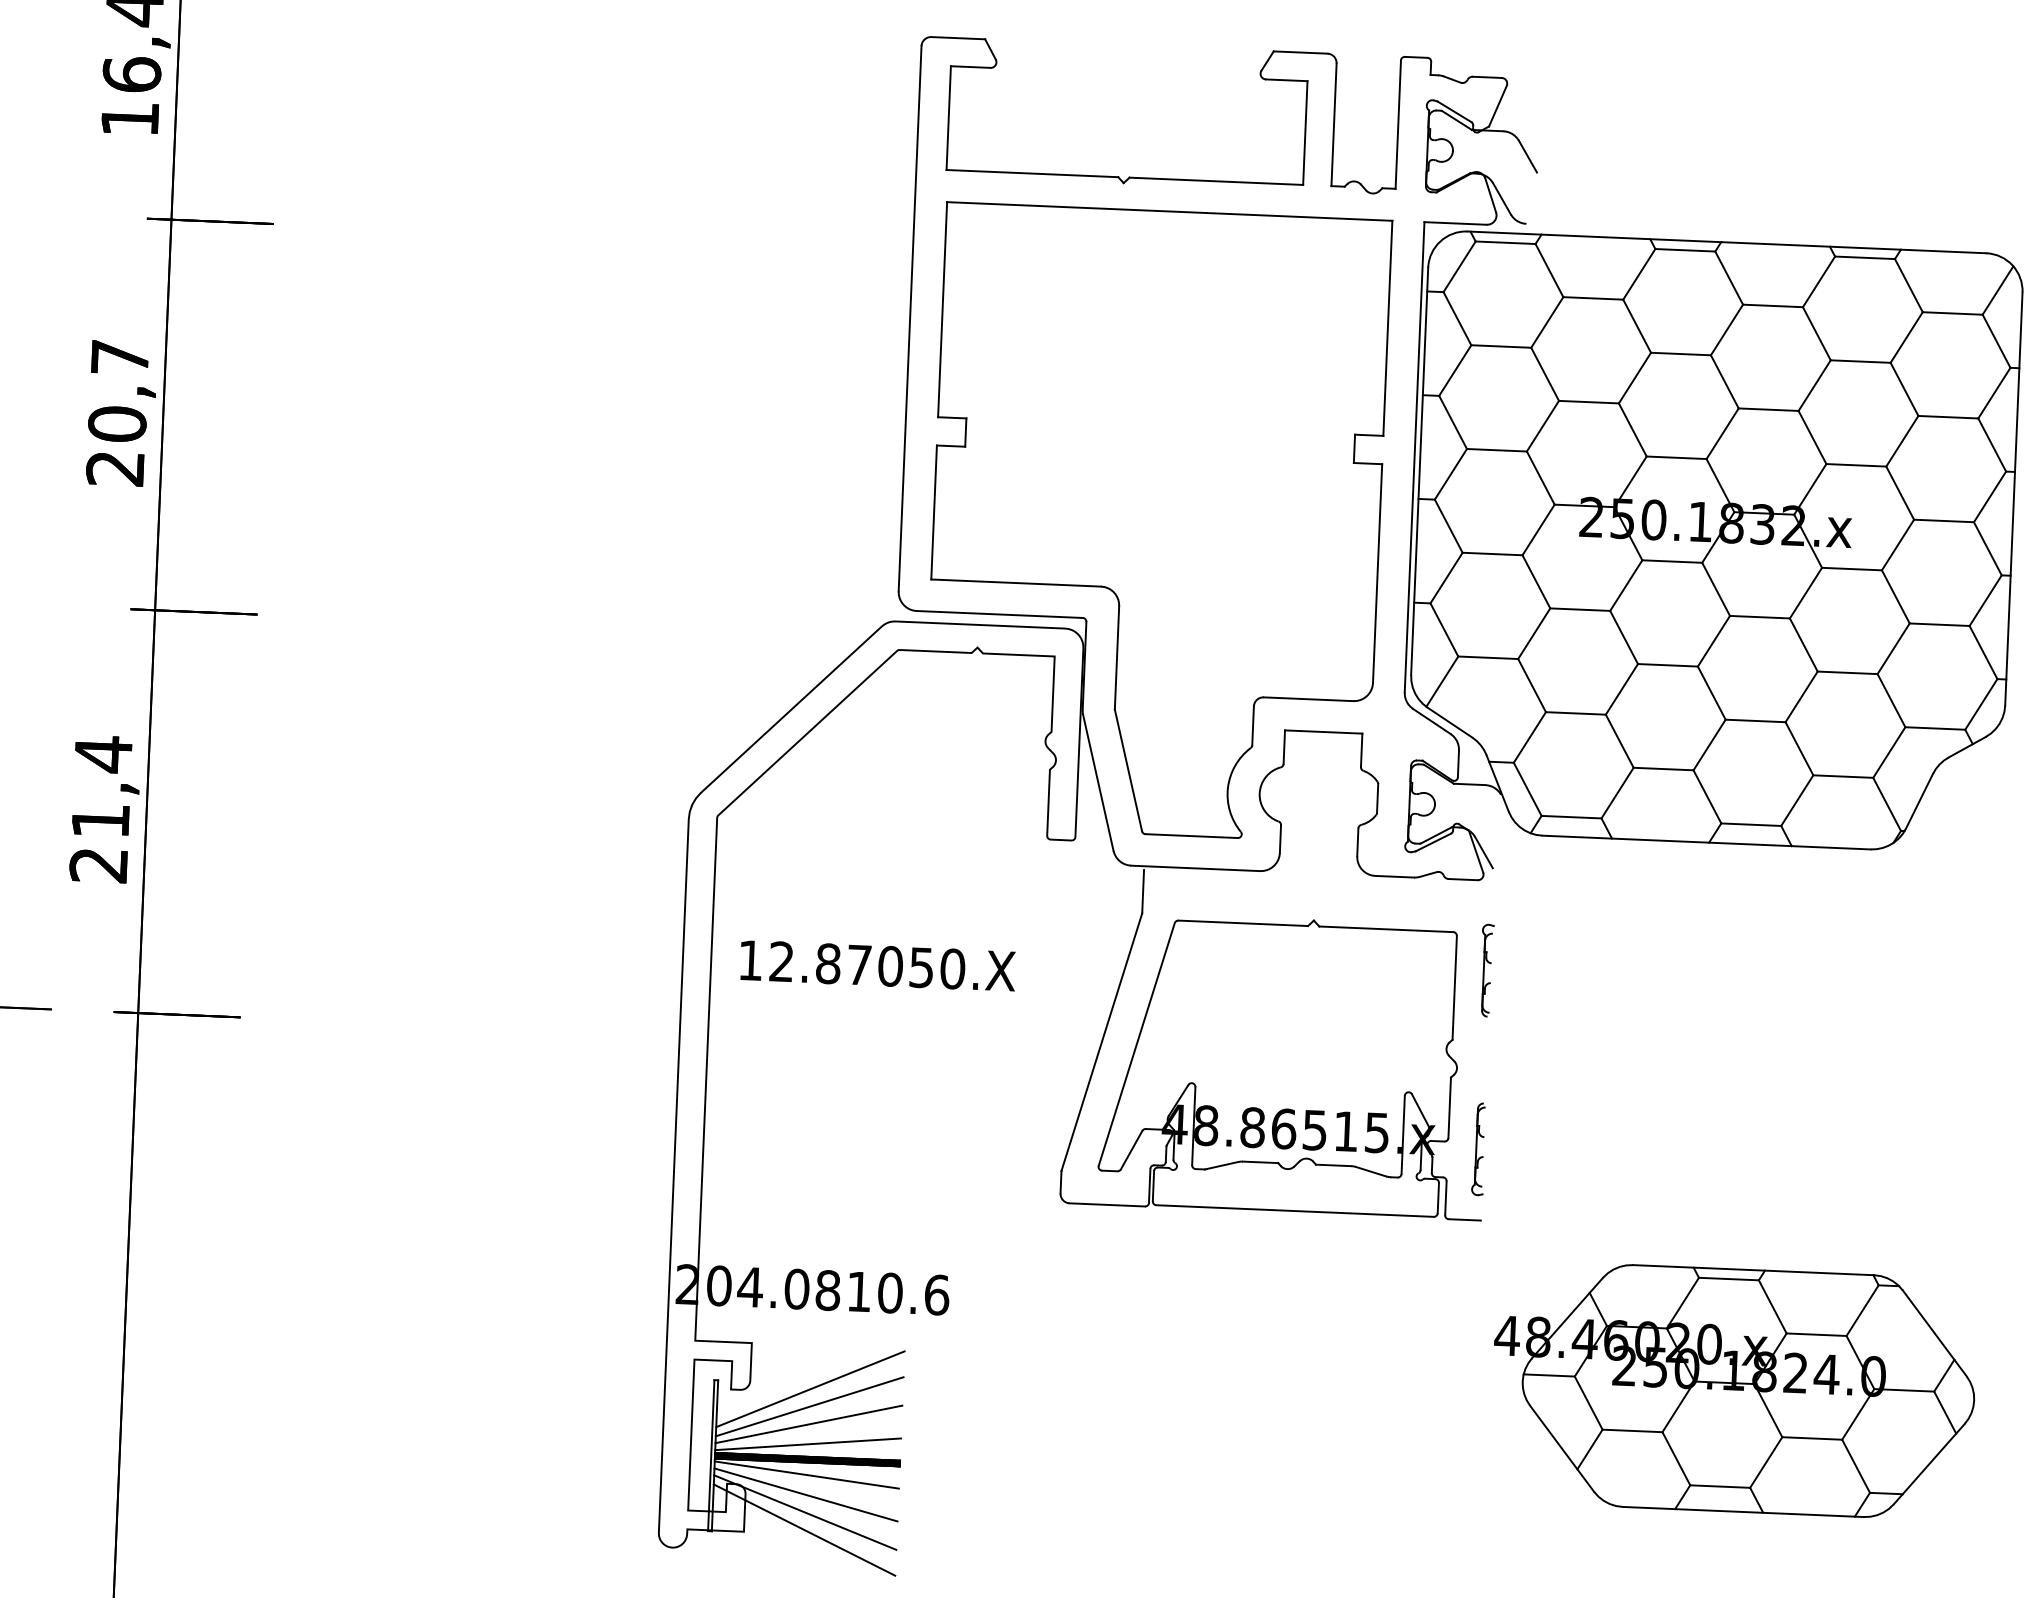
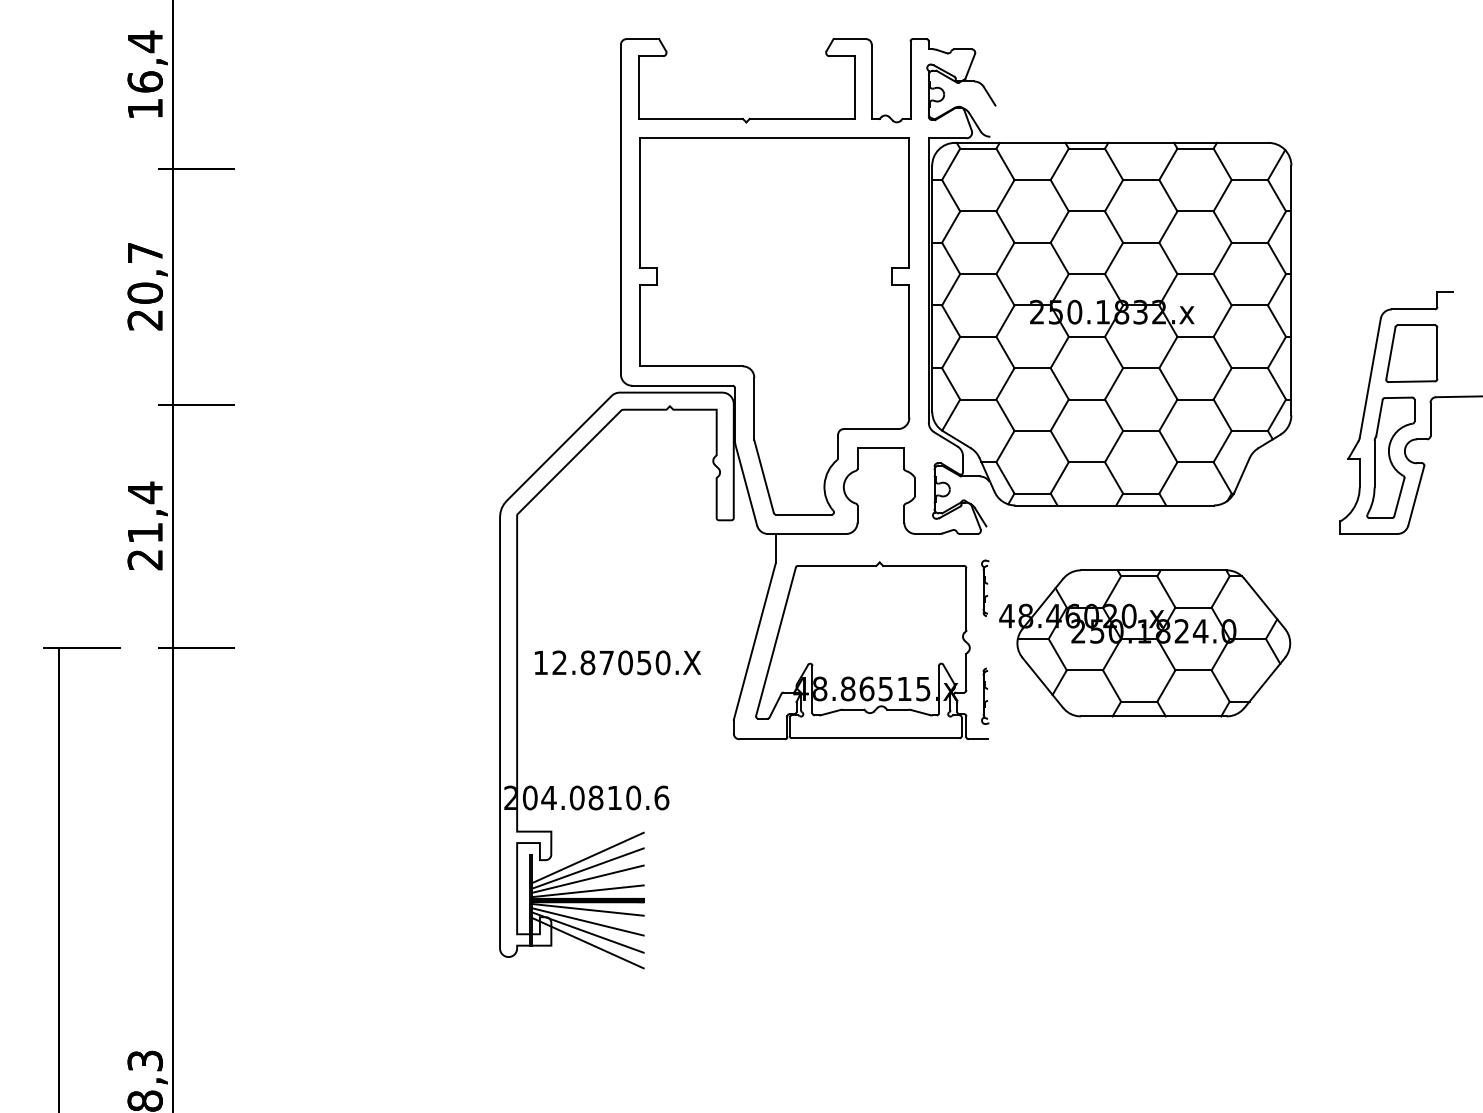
text: (877, 965) -> (617, 662), moved
part: (1734, 1390) -> (1145, 643), moved

